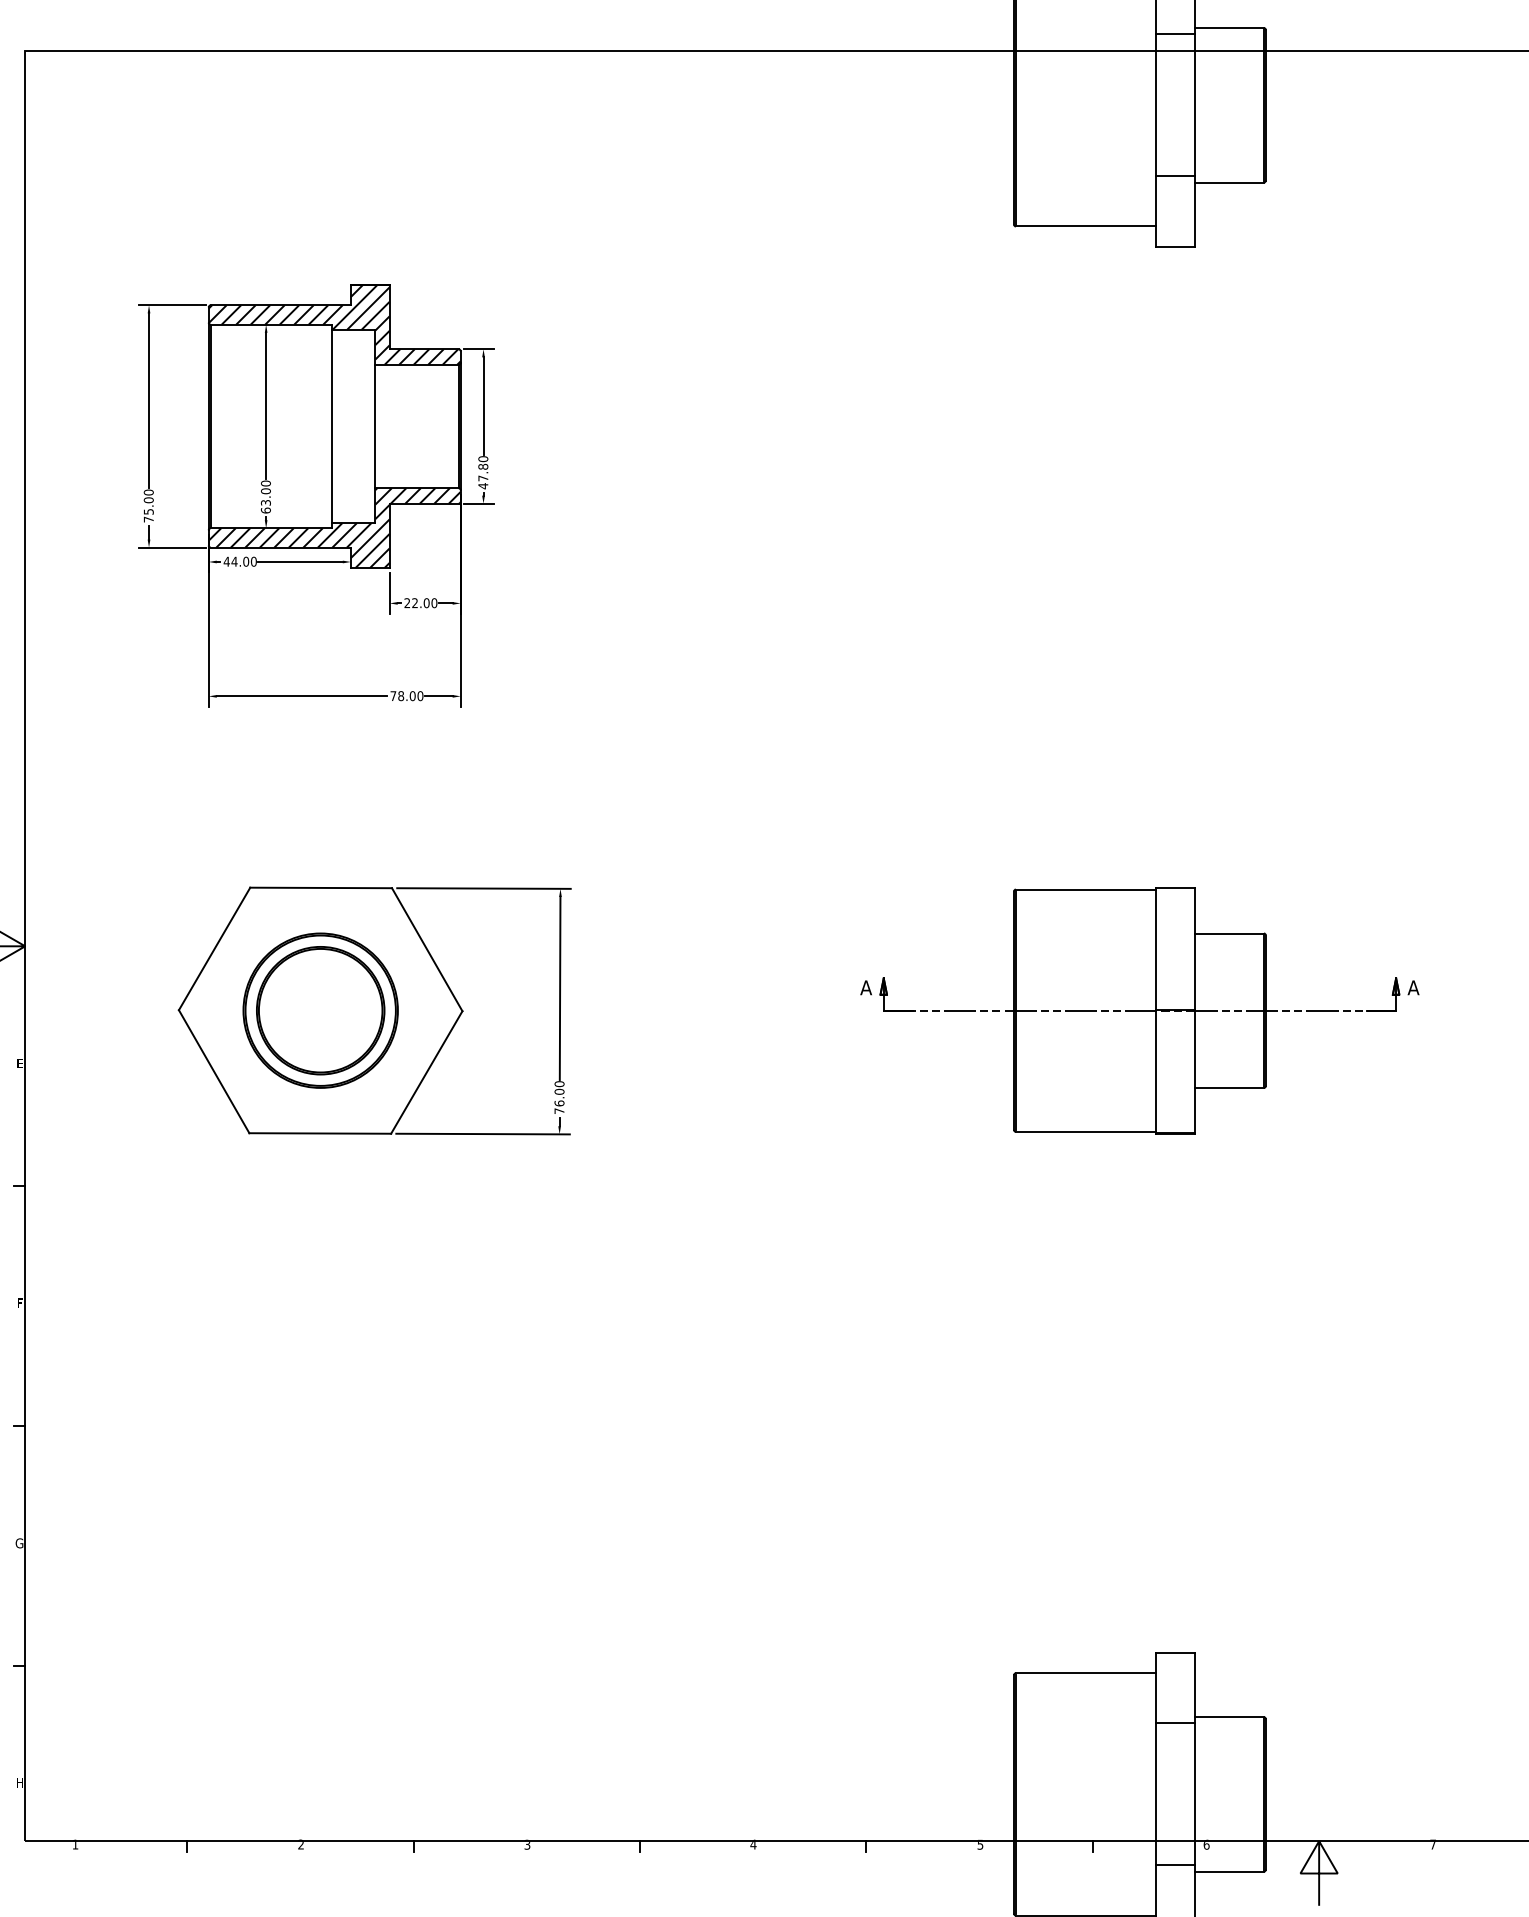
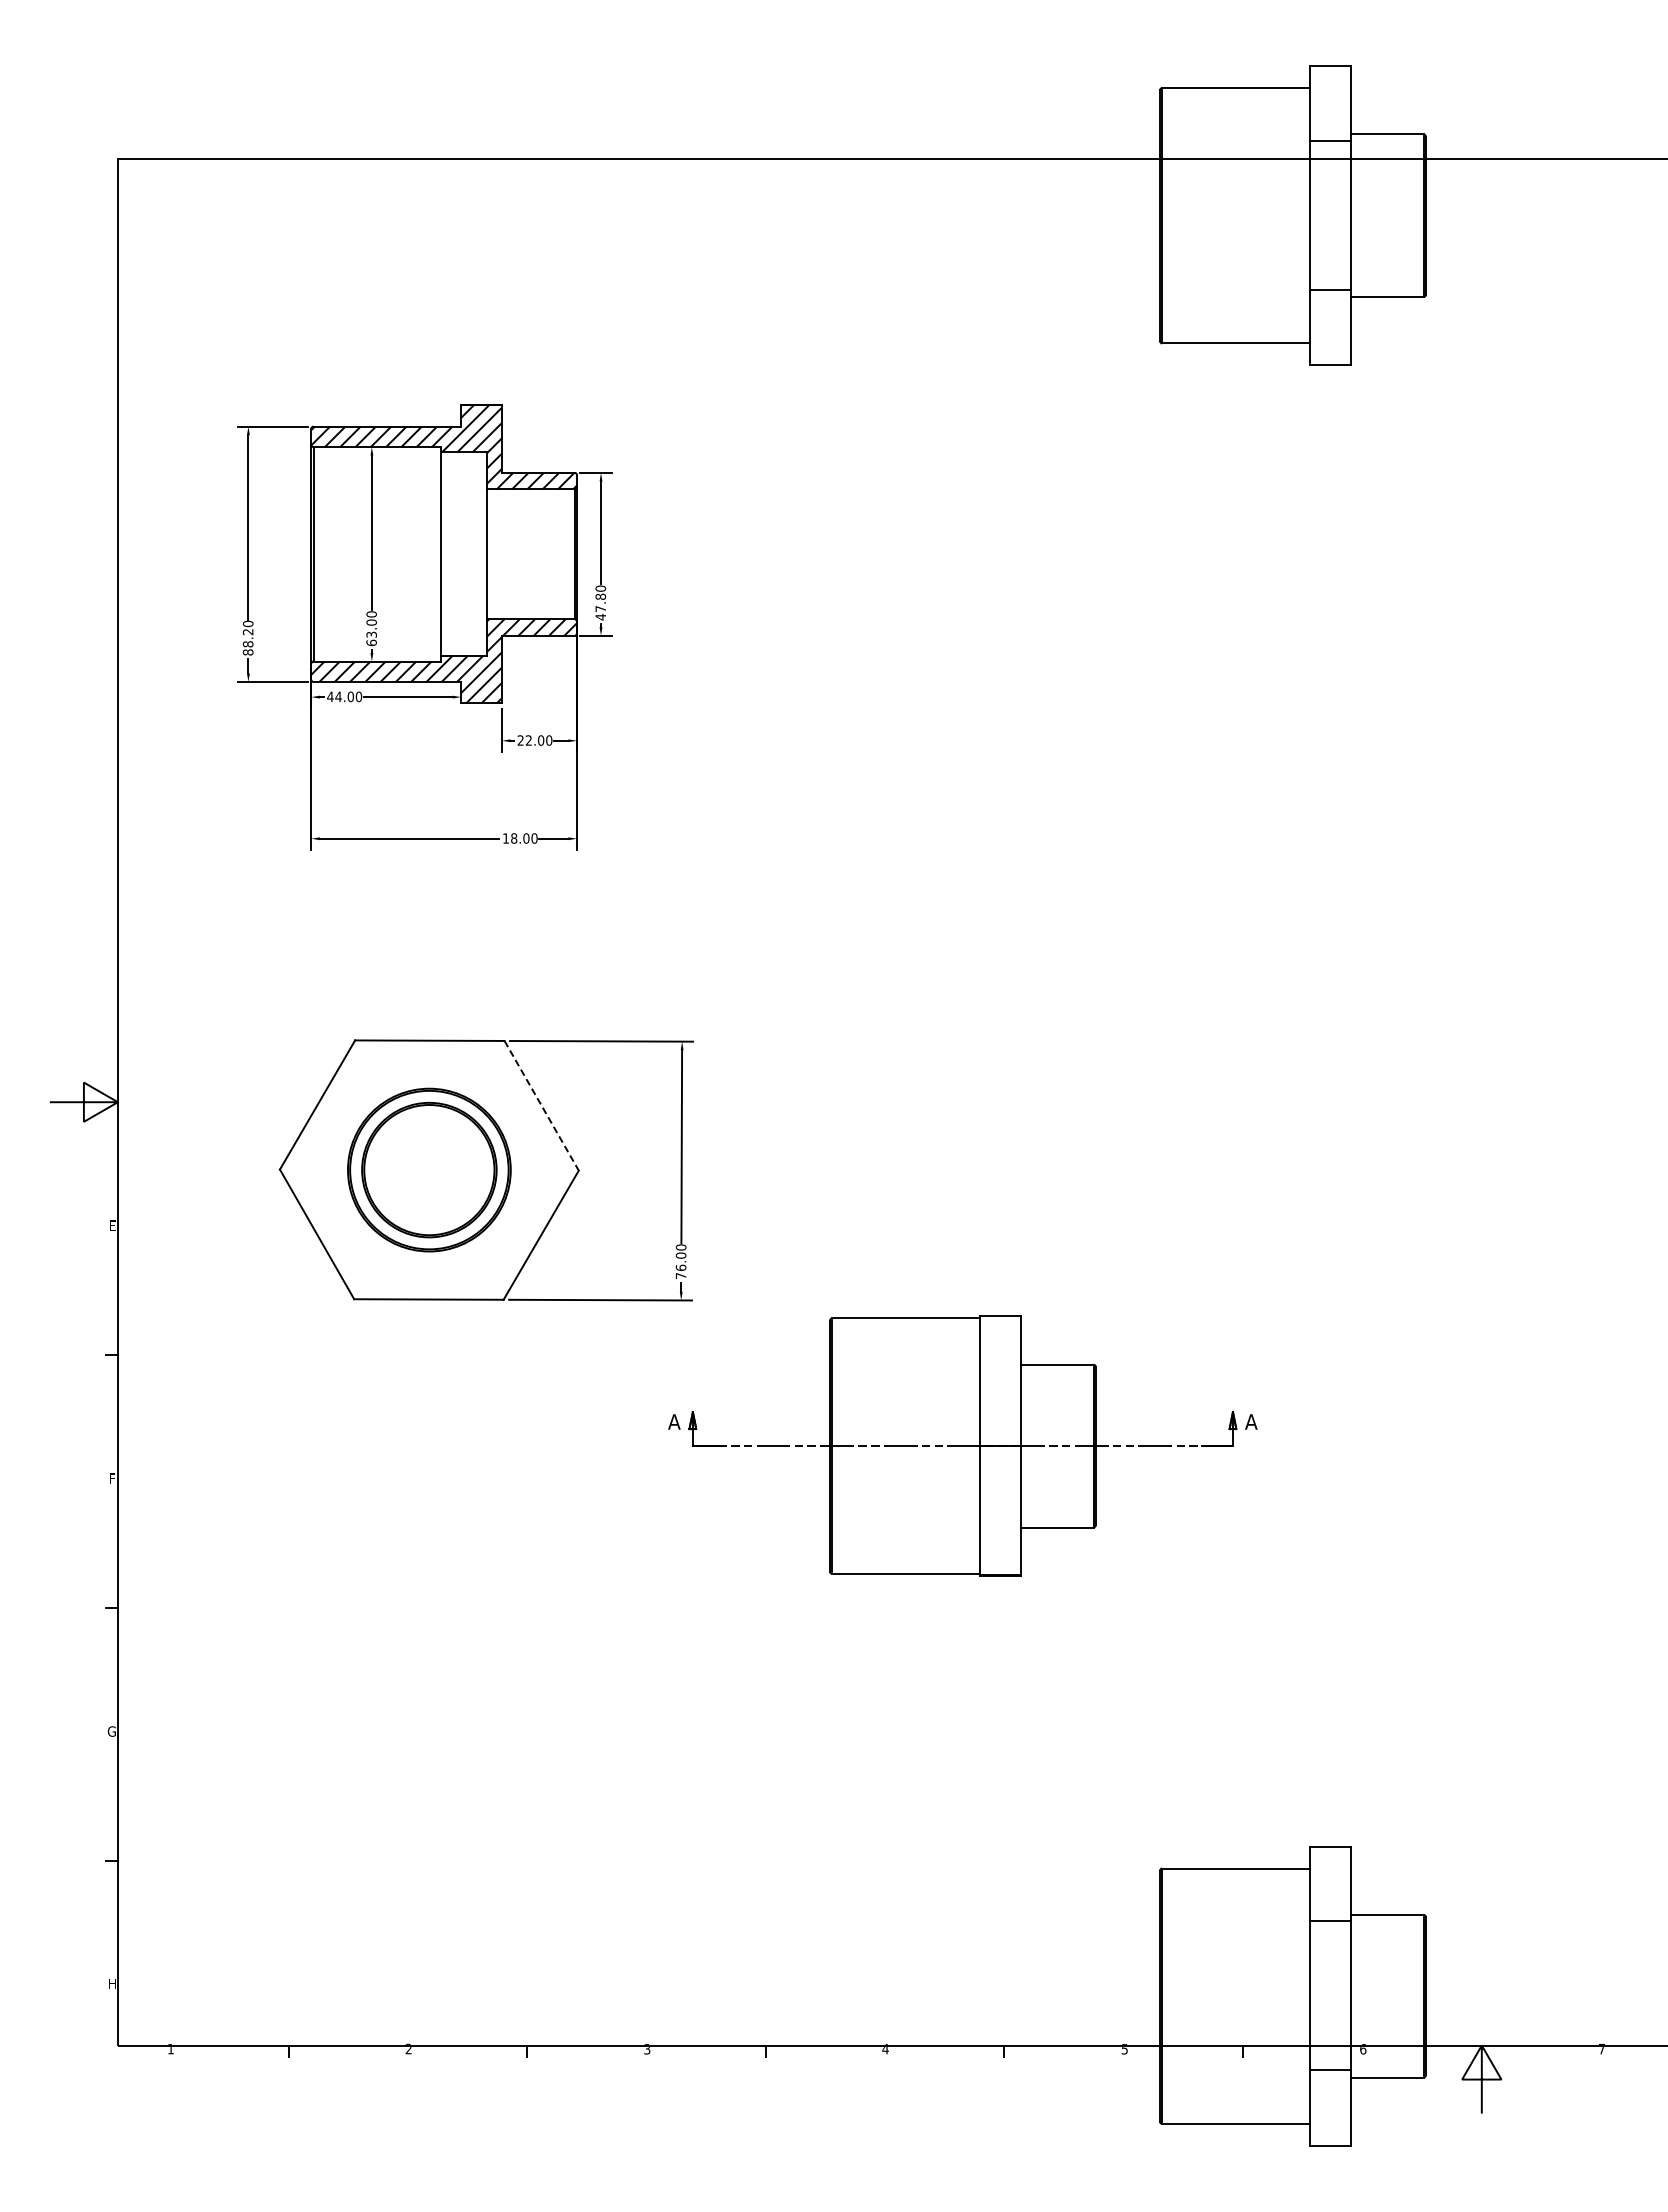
text: (148, 509) -> (247, 641), 75.00 -> 88.20
text: (392, 696) -> (505, 838), 78.00 -> 18.00
line: (427, 949) -> (541, 1105), solid -> dashed
part: (1139, 1010) -> (962, 1445), moved

